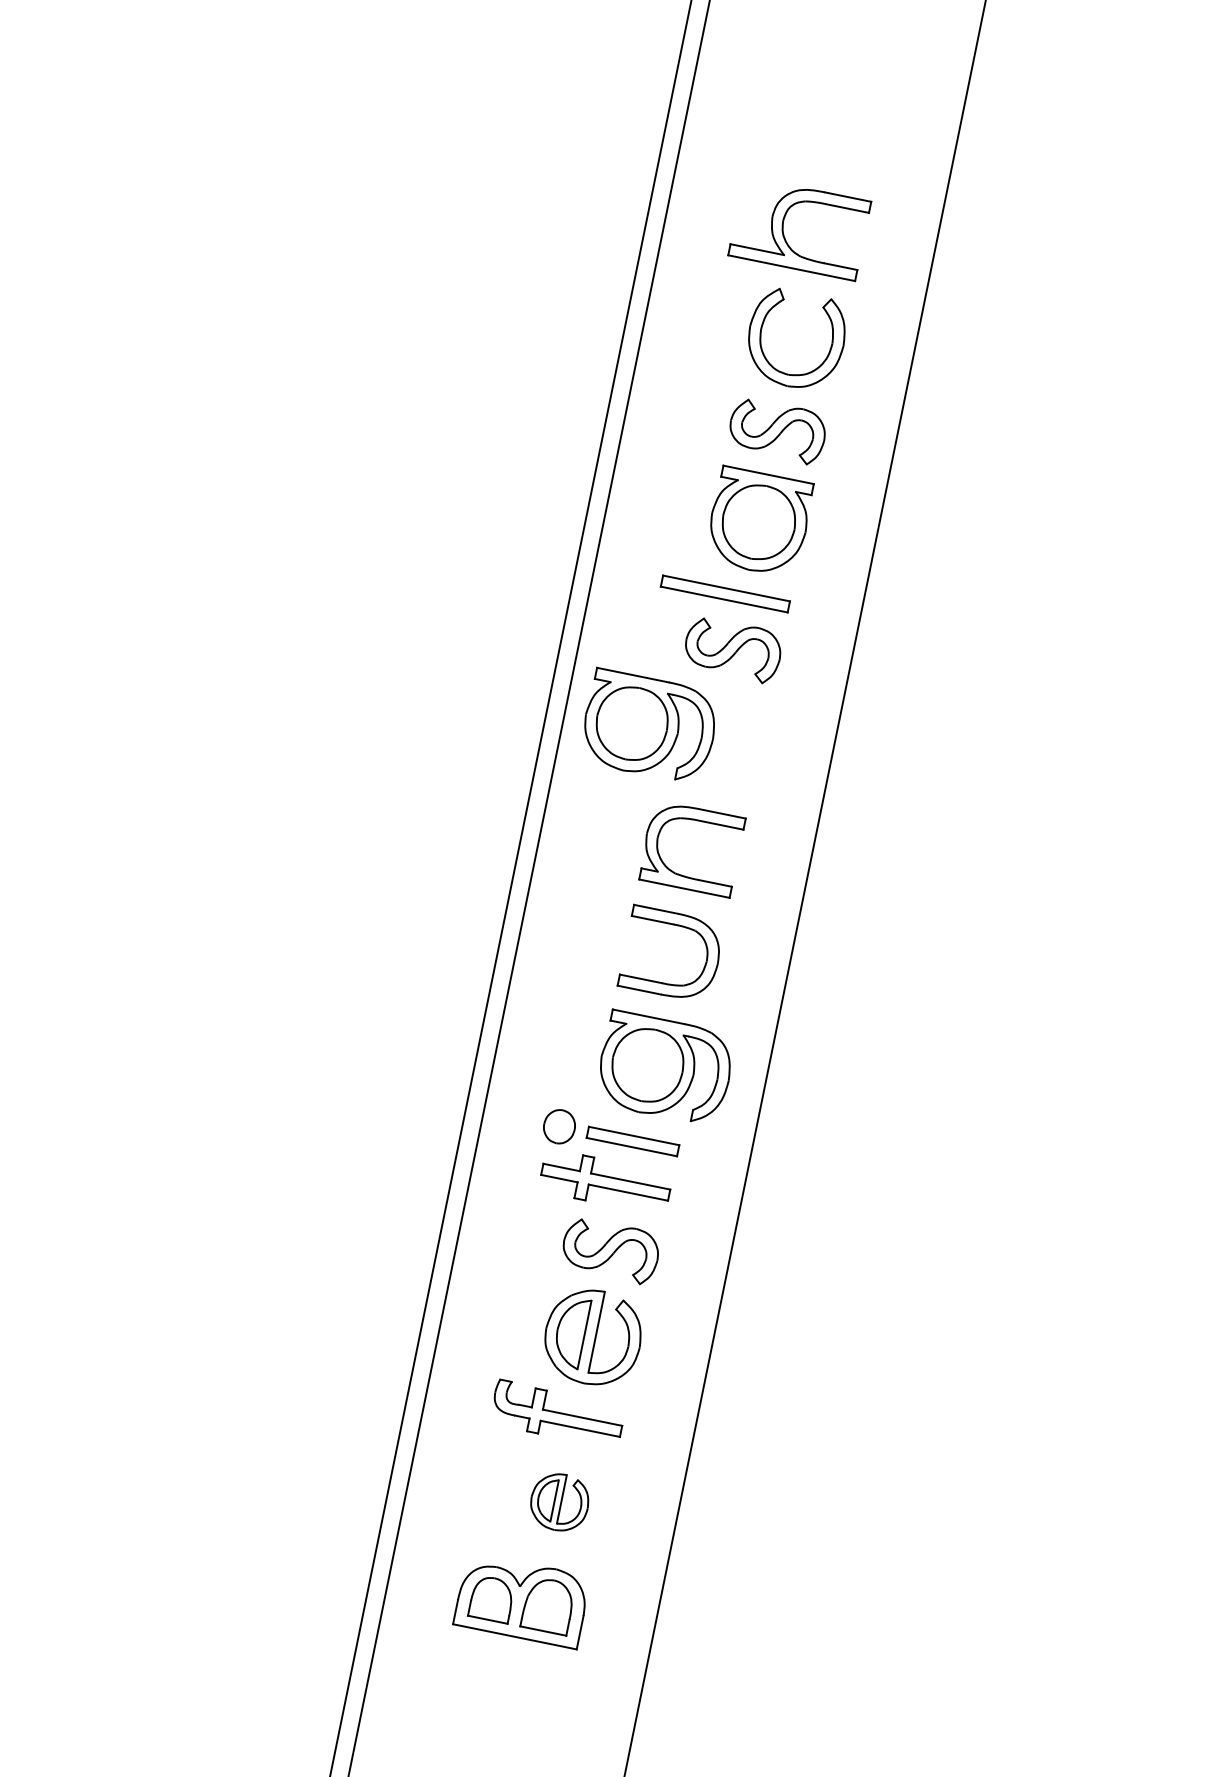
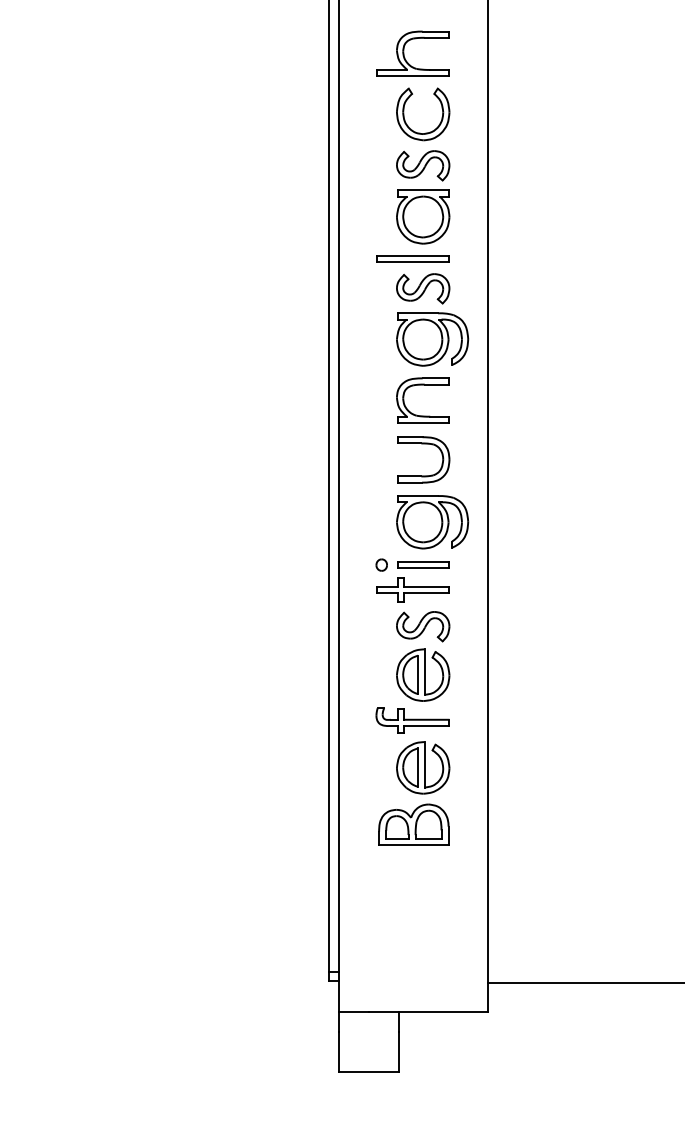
part: (649, 726) -> (432, 339), moved
part: (559, 1125) -> (381, 564), size x0.62
part: (560, 1501) -> (423, 767), size x1.67

